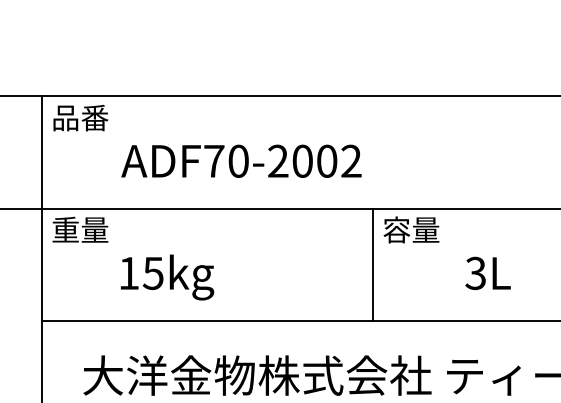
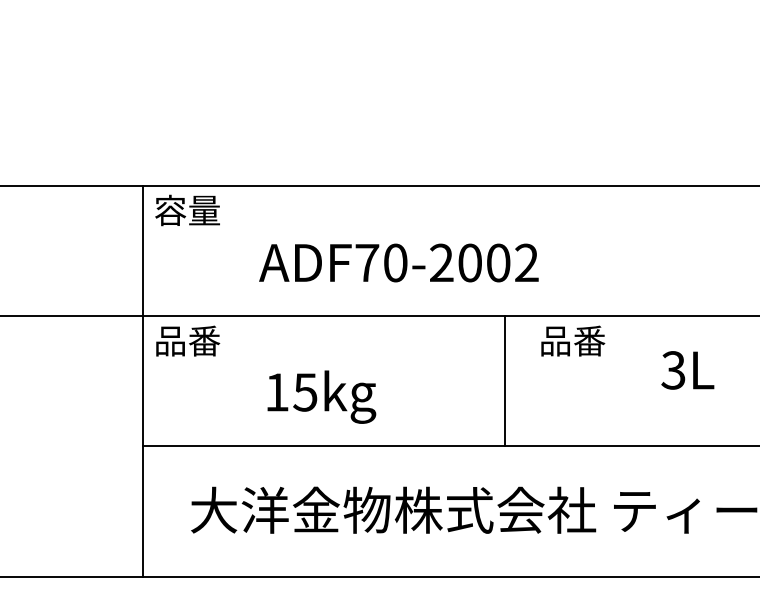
text: (80, 117) -> (187, 210), 品番 -> 容量
text: (241, 160) -> (398, 262), moved
text: (80, 229) -> (187, 340), 重量 -> 品番
text: (411, 229) -> (572, 340), 容量 -> 品番
line: (372, 264) -> (504, 380), moved
text: (487, 273) -> (687, 370), moved
text: (167, 276) -> (321, 396), moved

